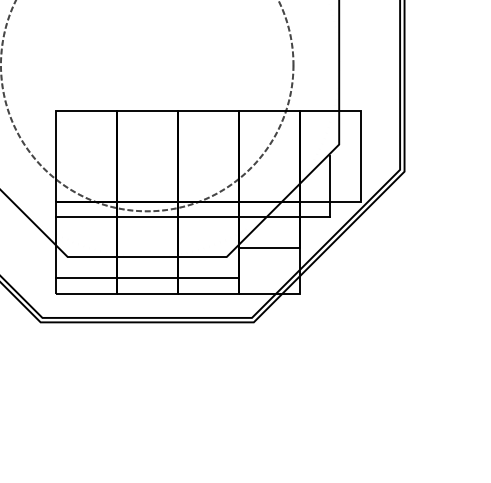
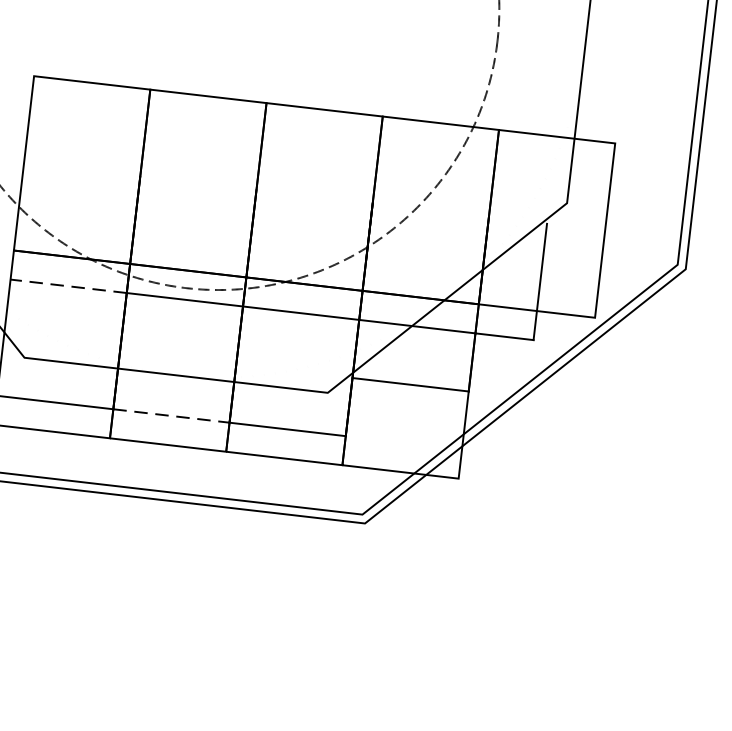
line: (85, 217) -> (67, 286), solid -> dashed
line: (147, 278) -> (171, 416), solid -> dashed

